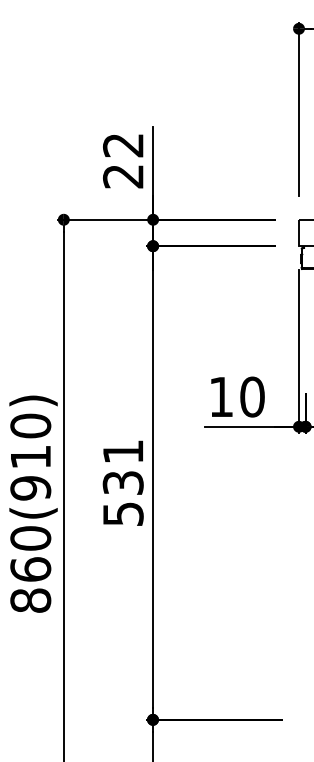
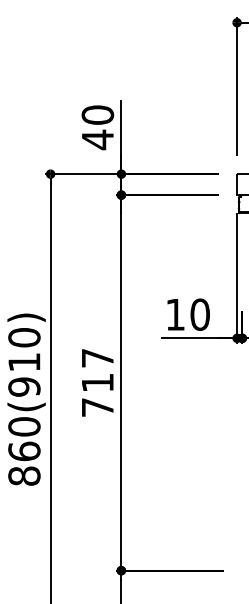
text: (123, 161) -> (97, 127), 22 -> 40
text: (122, 482) -> (97, 382), 531 -> 717

